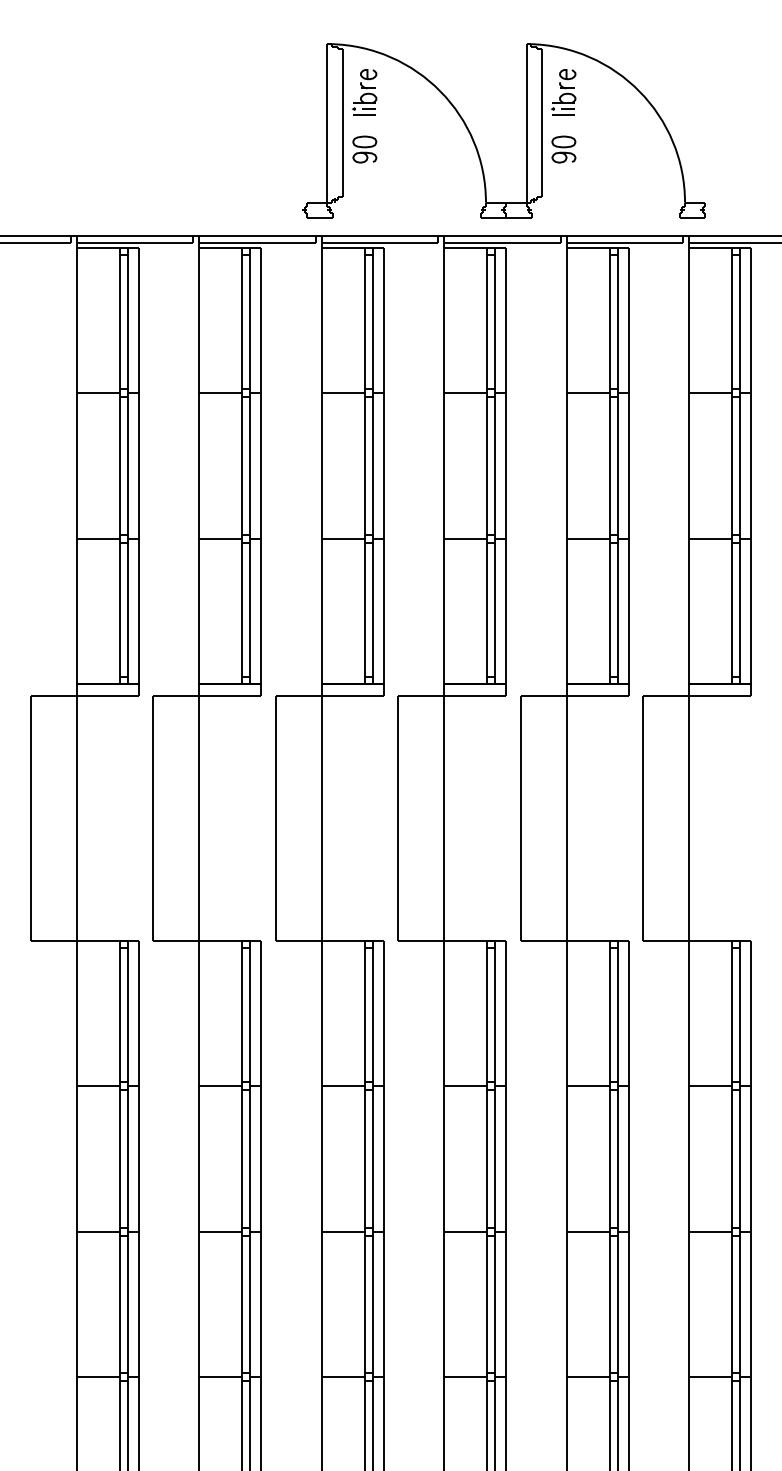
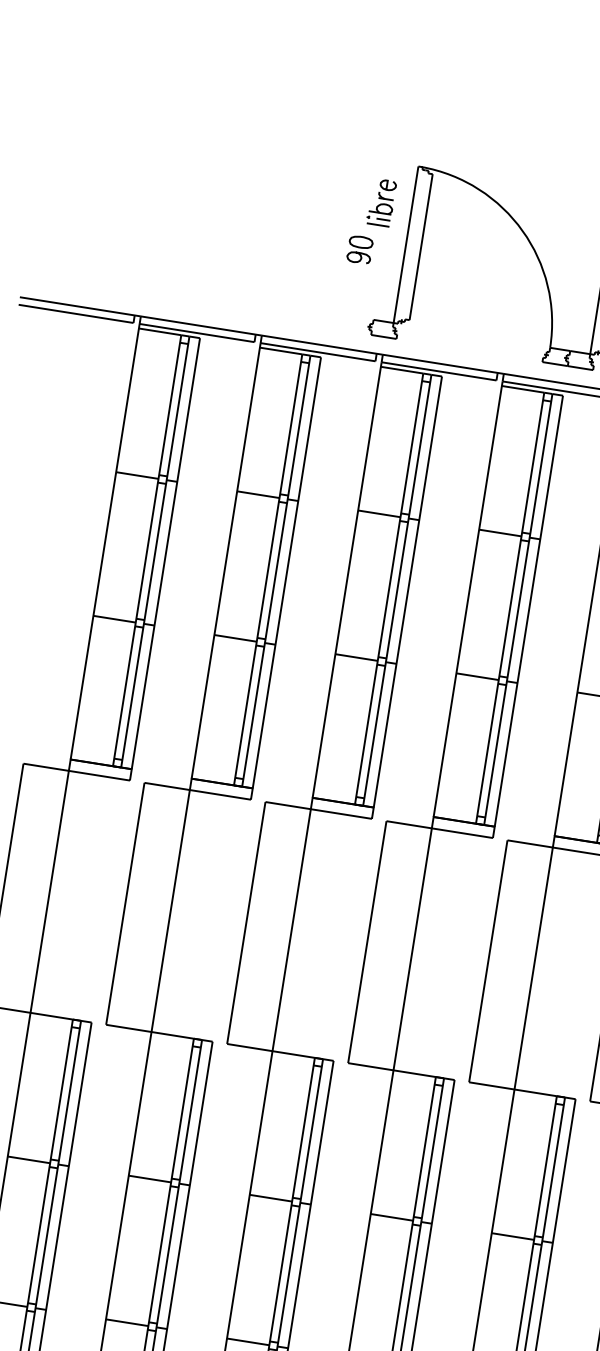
part: (364, 92) -> (381, 202), moved
part: (364, 149) -> (359, 249), moved

